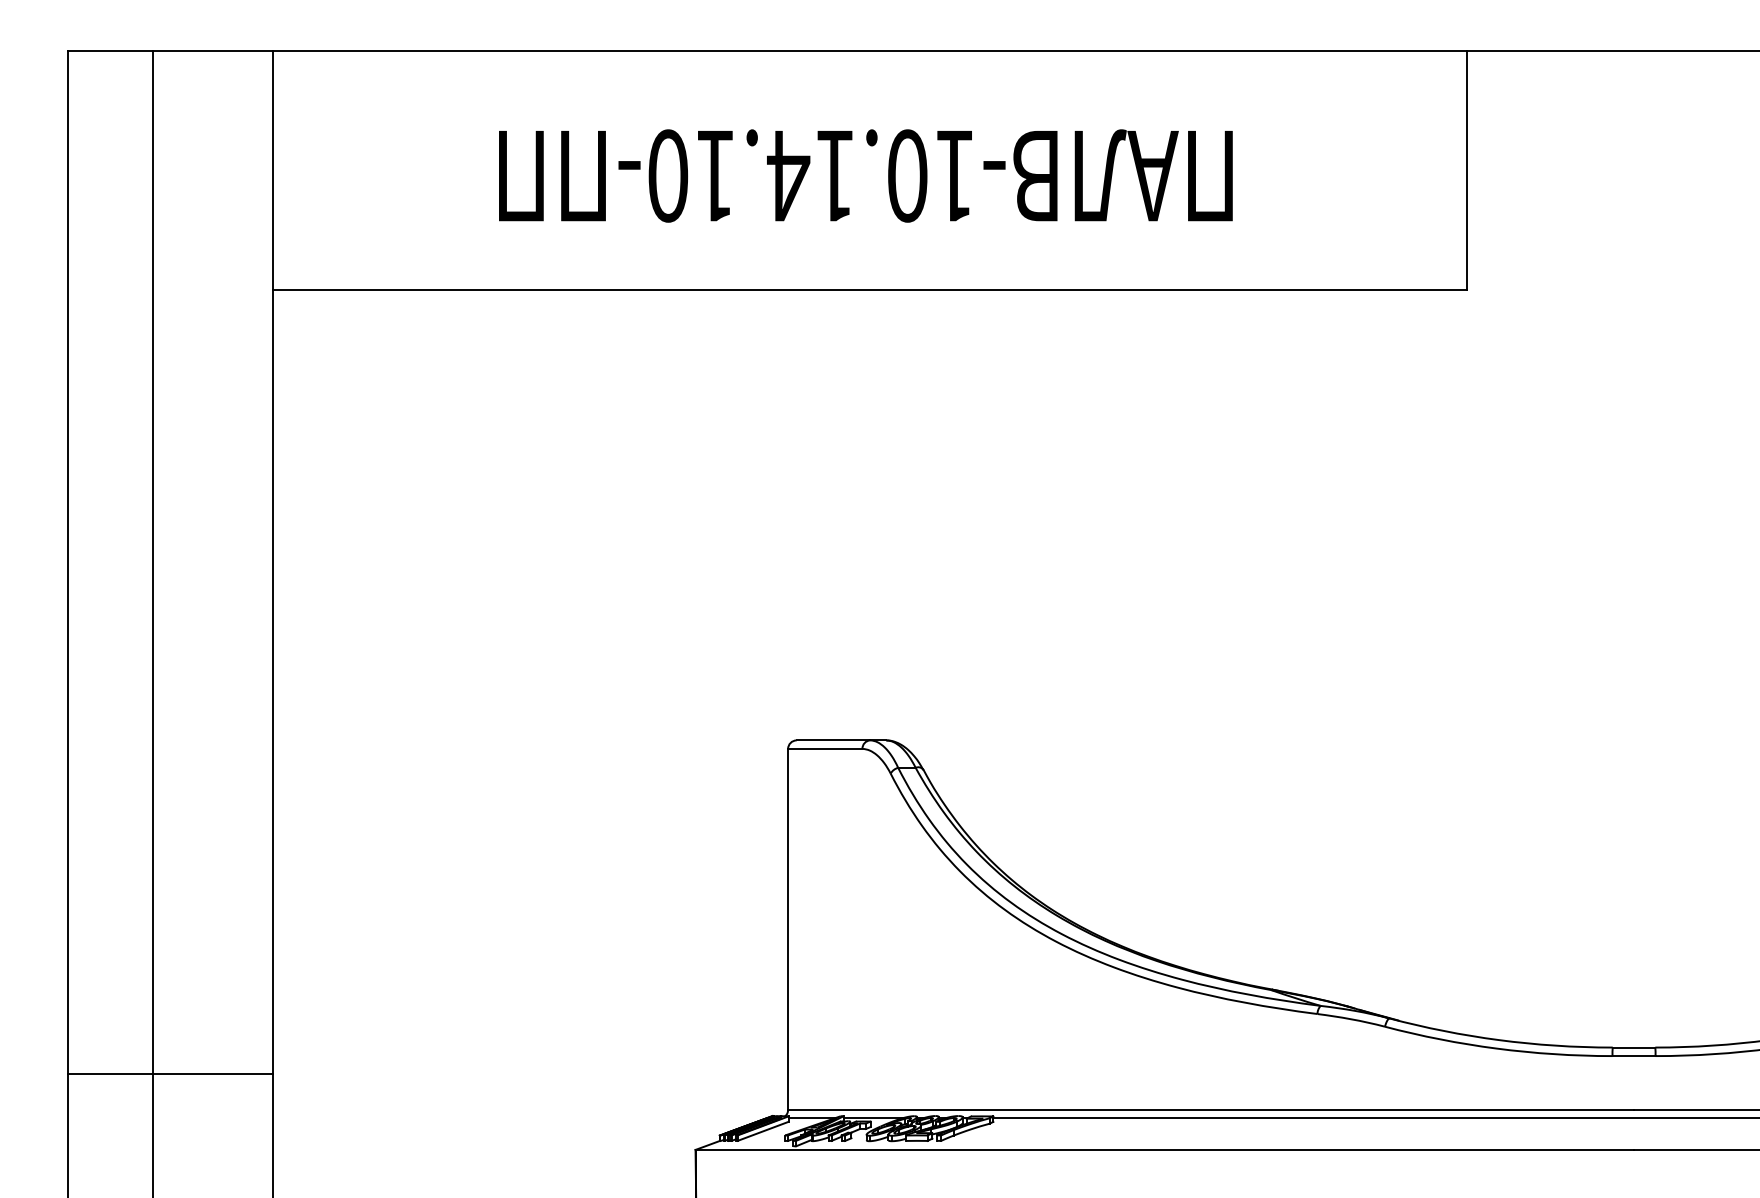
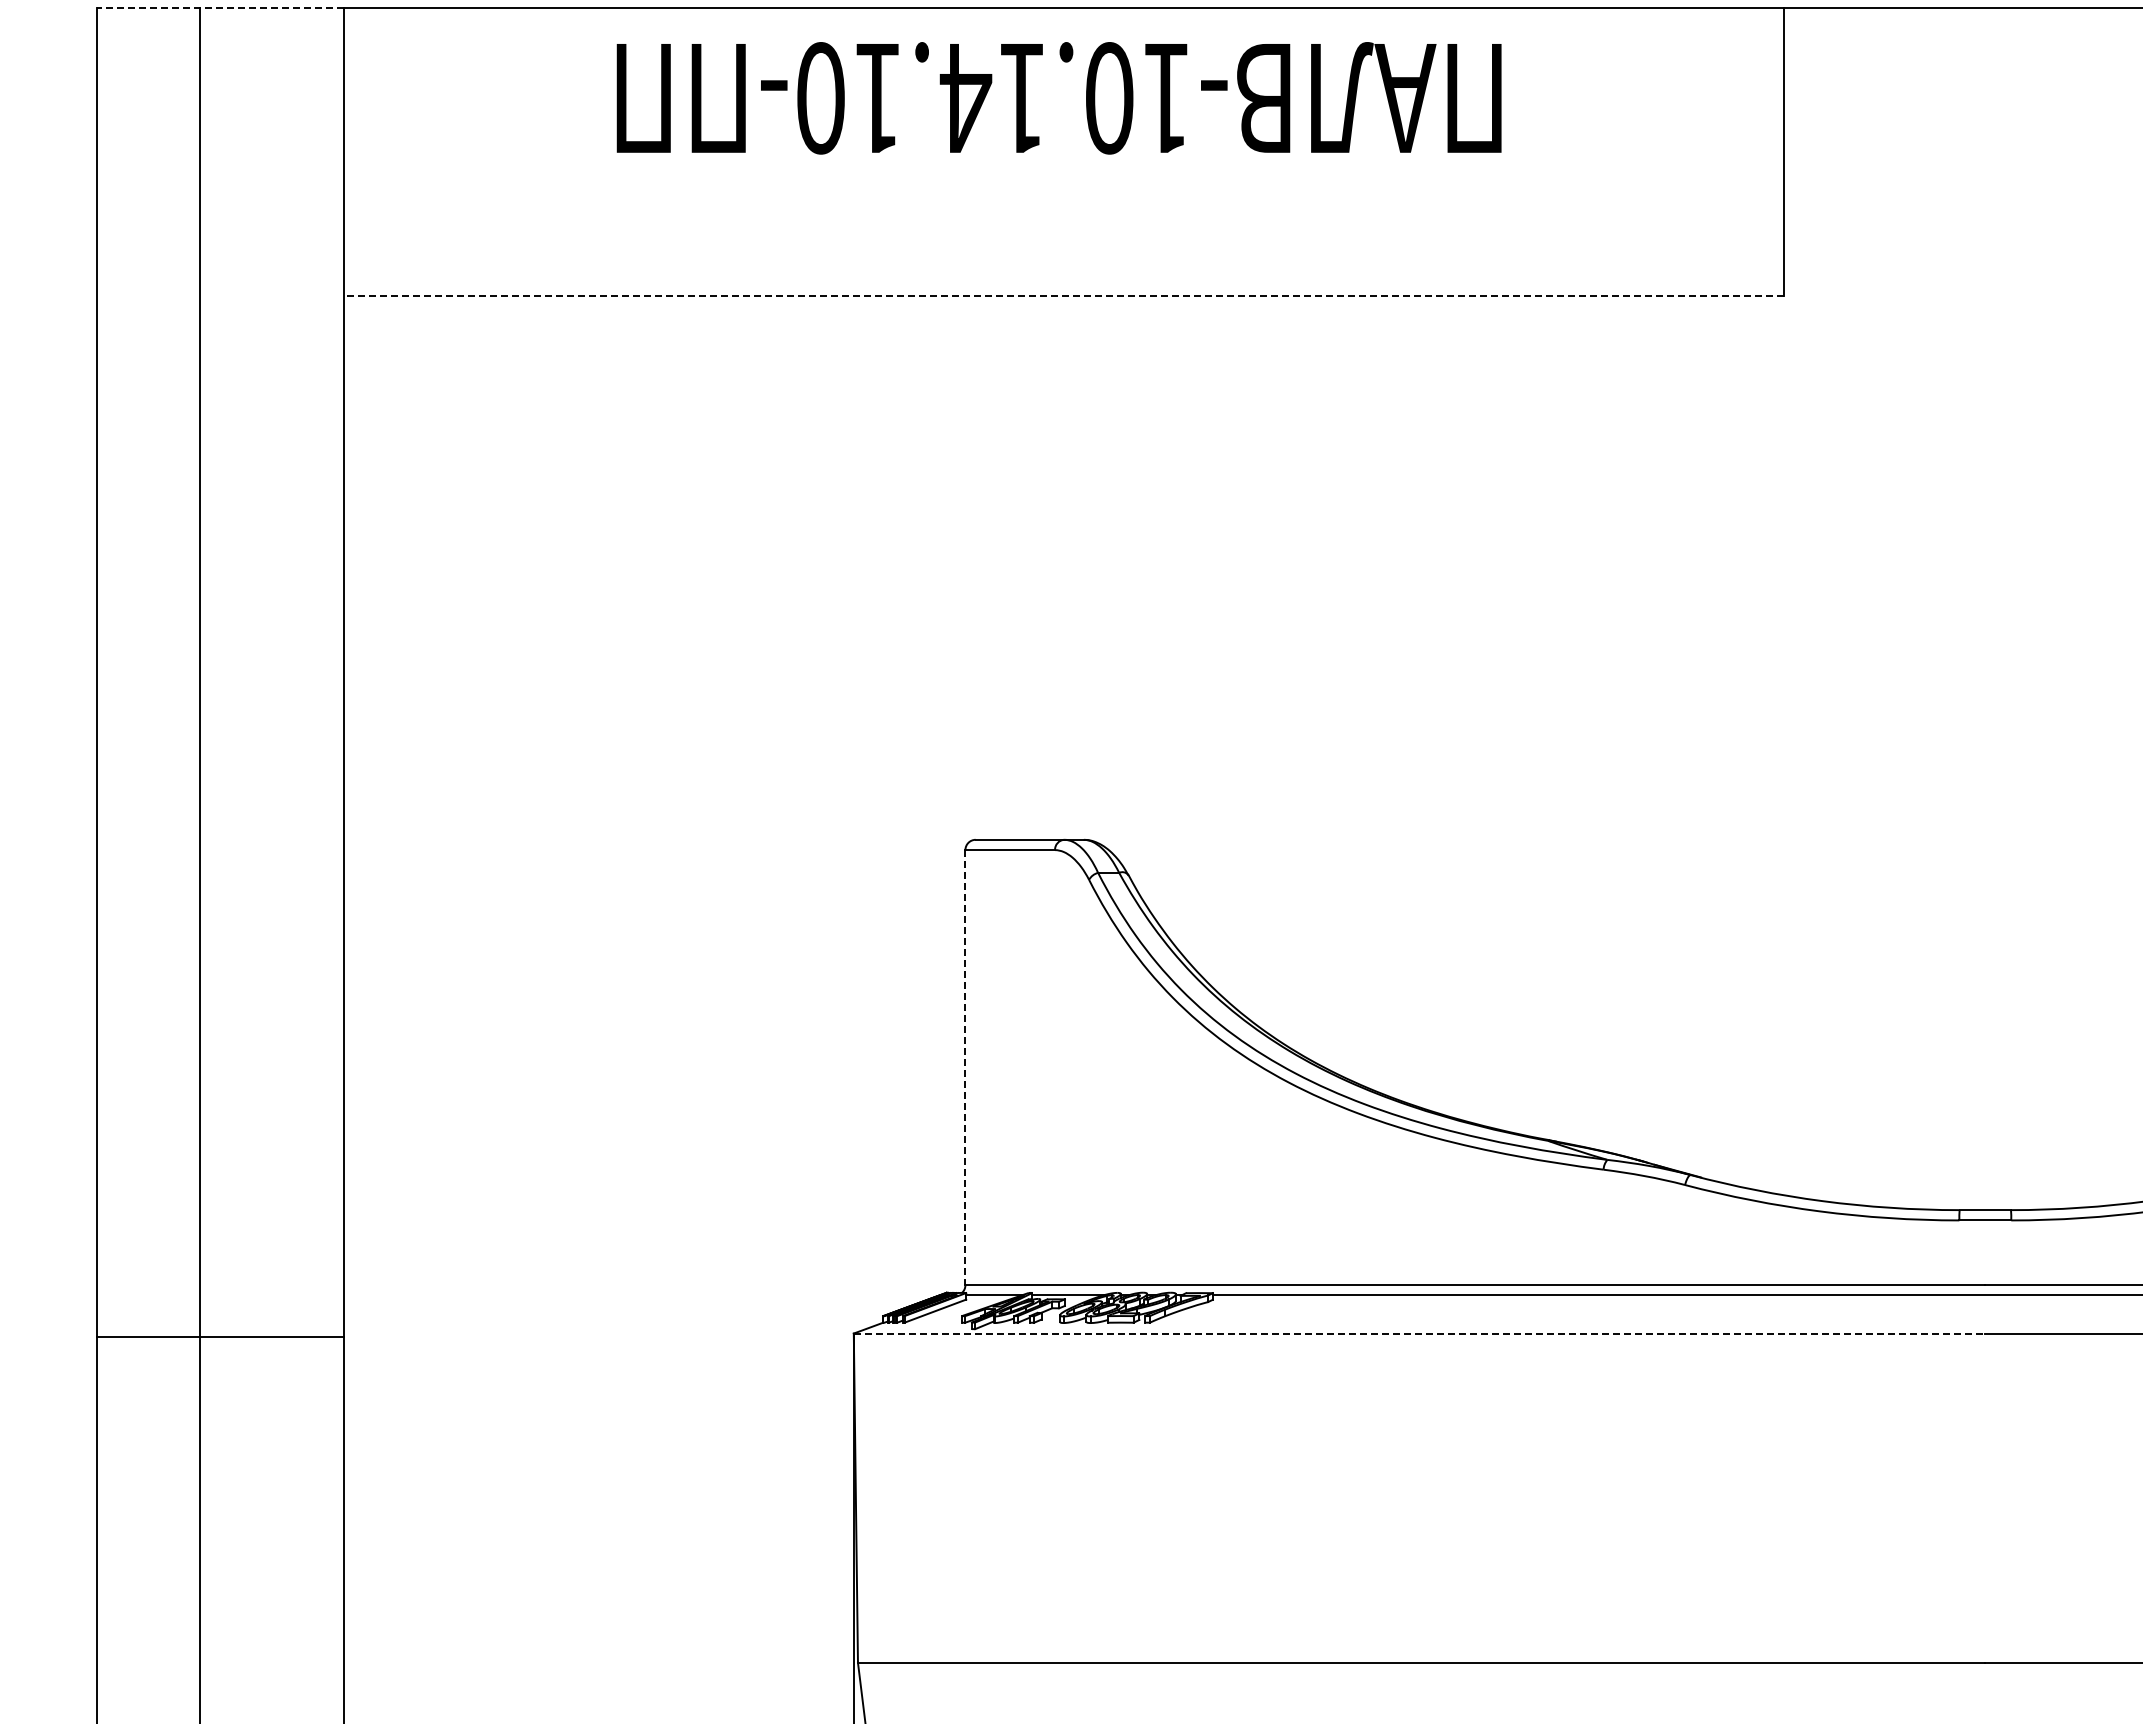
line: (169, 50) -> (219, 8), solid -> dashed
text: (865, 176) -> (1058, 98), moved
line: (869, 289) -> (1063, 296), solid -> dashed
line: (788, 929) -> (965, 1067), solid -> dashed
line: (170, 1074) -> (220, 1336), moved
line: (1164, 1149) -> (1419, 1333), solid -> dashed

